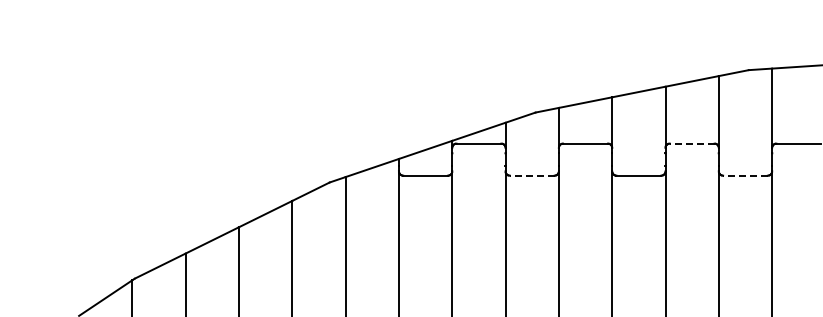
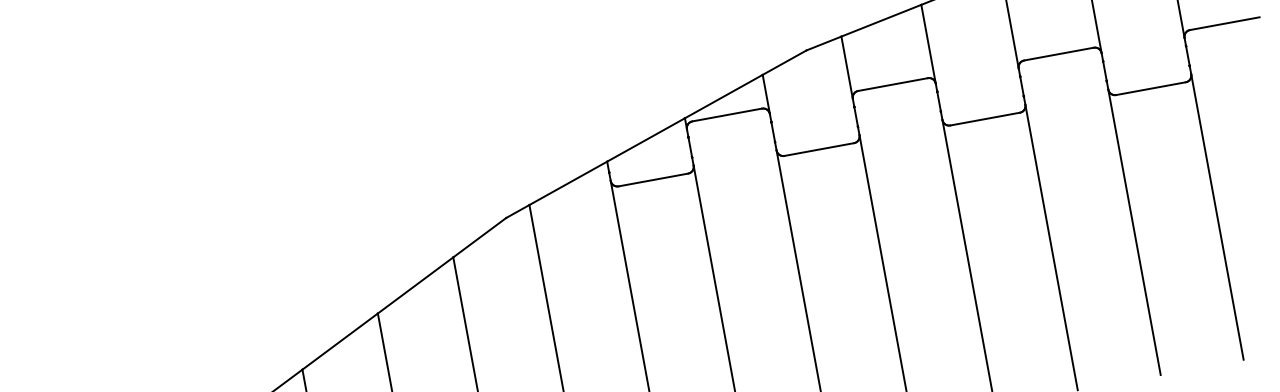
line: (691, 143) -> (1057, 54), dashed -> solid
line: (531, 175) -> (818, 149), dashed -> solid
line: (744, 175) -> (1149, 88), dashed -> solid

